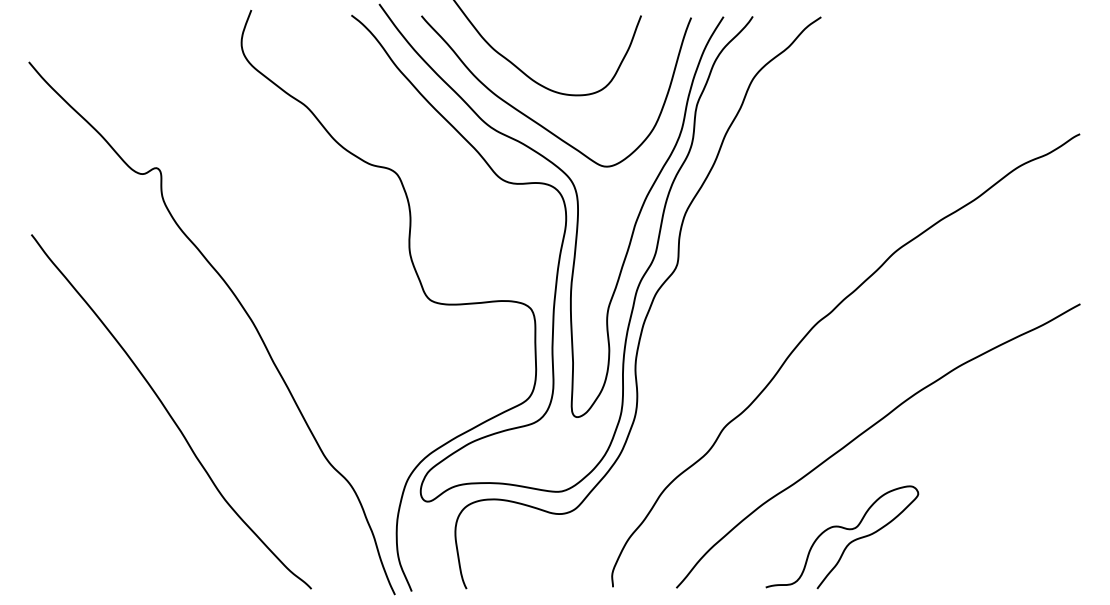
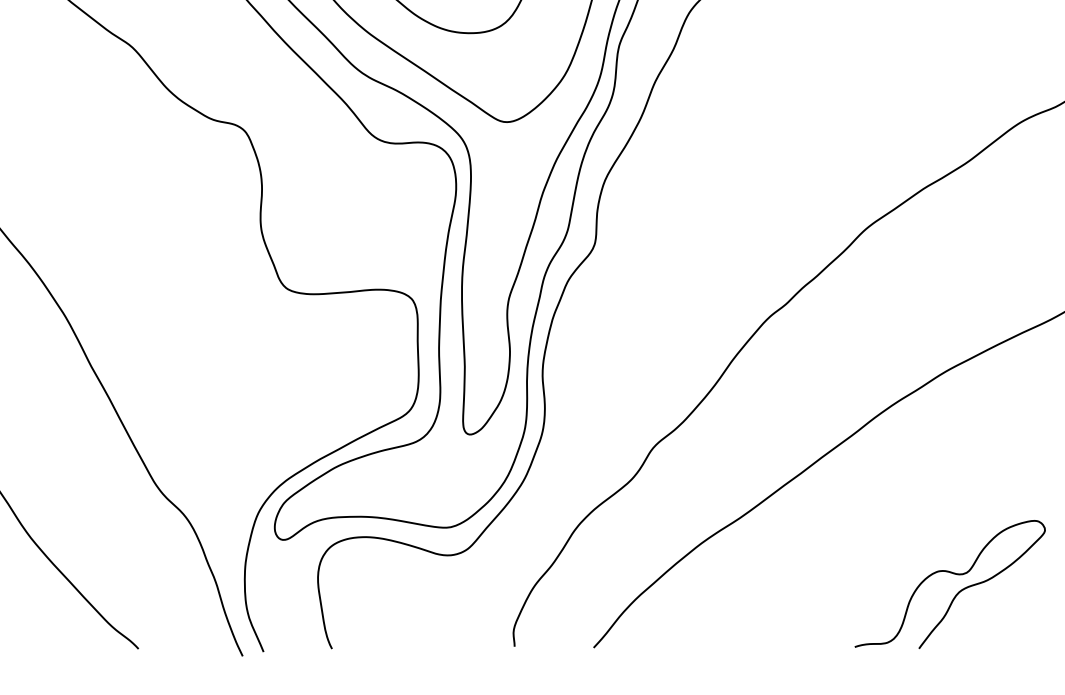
curve: (844, 529) -> (953, 574), moved

